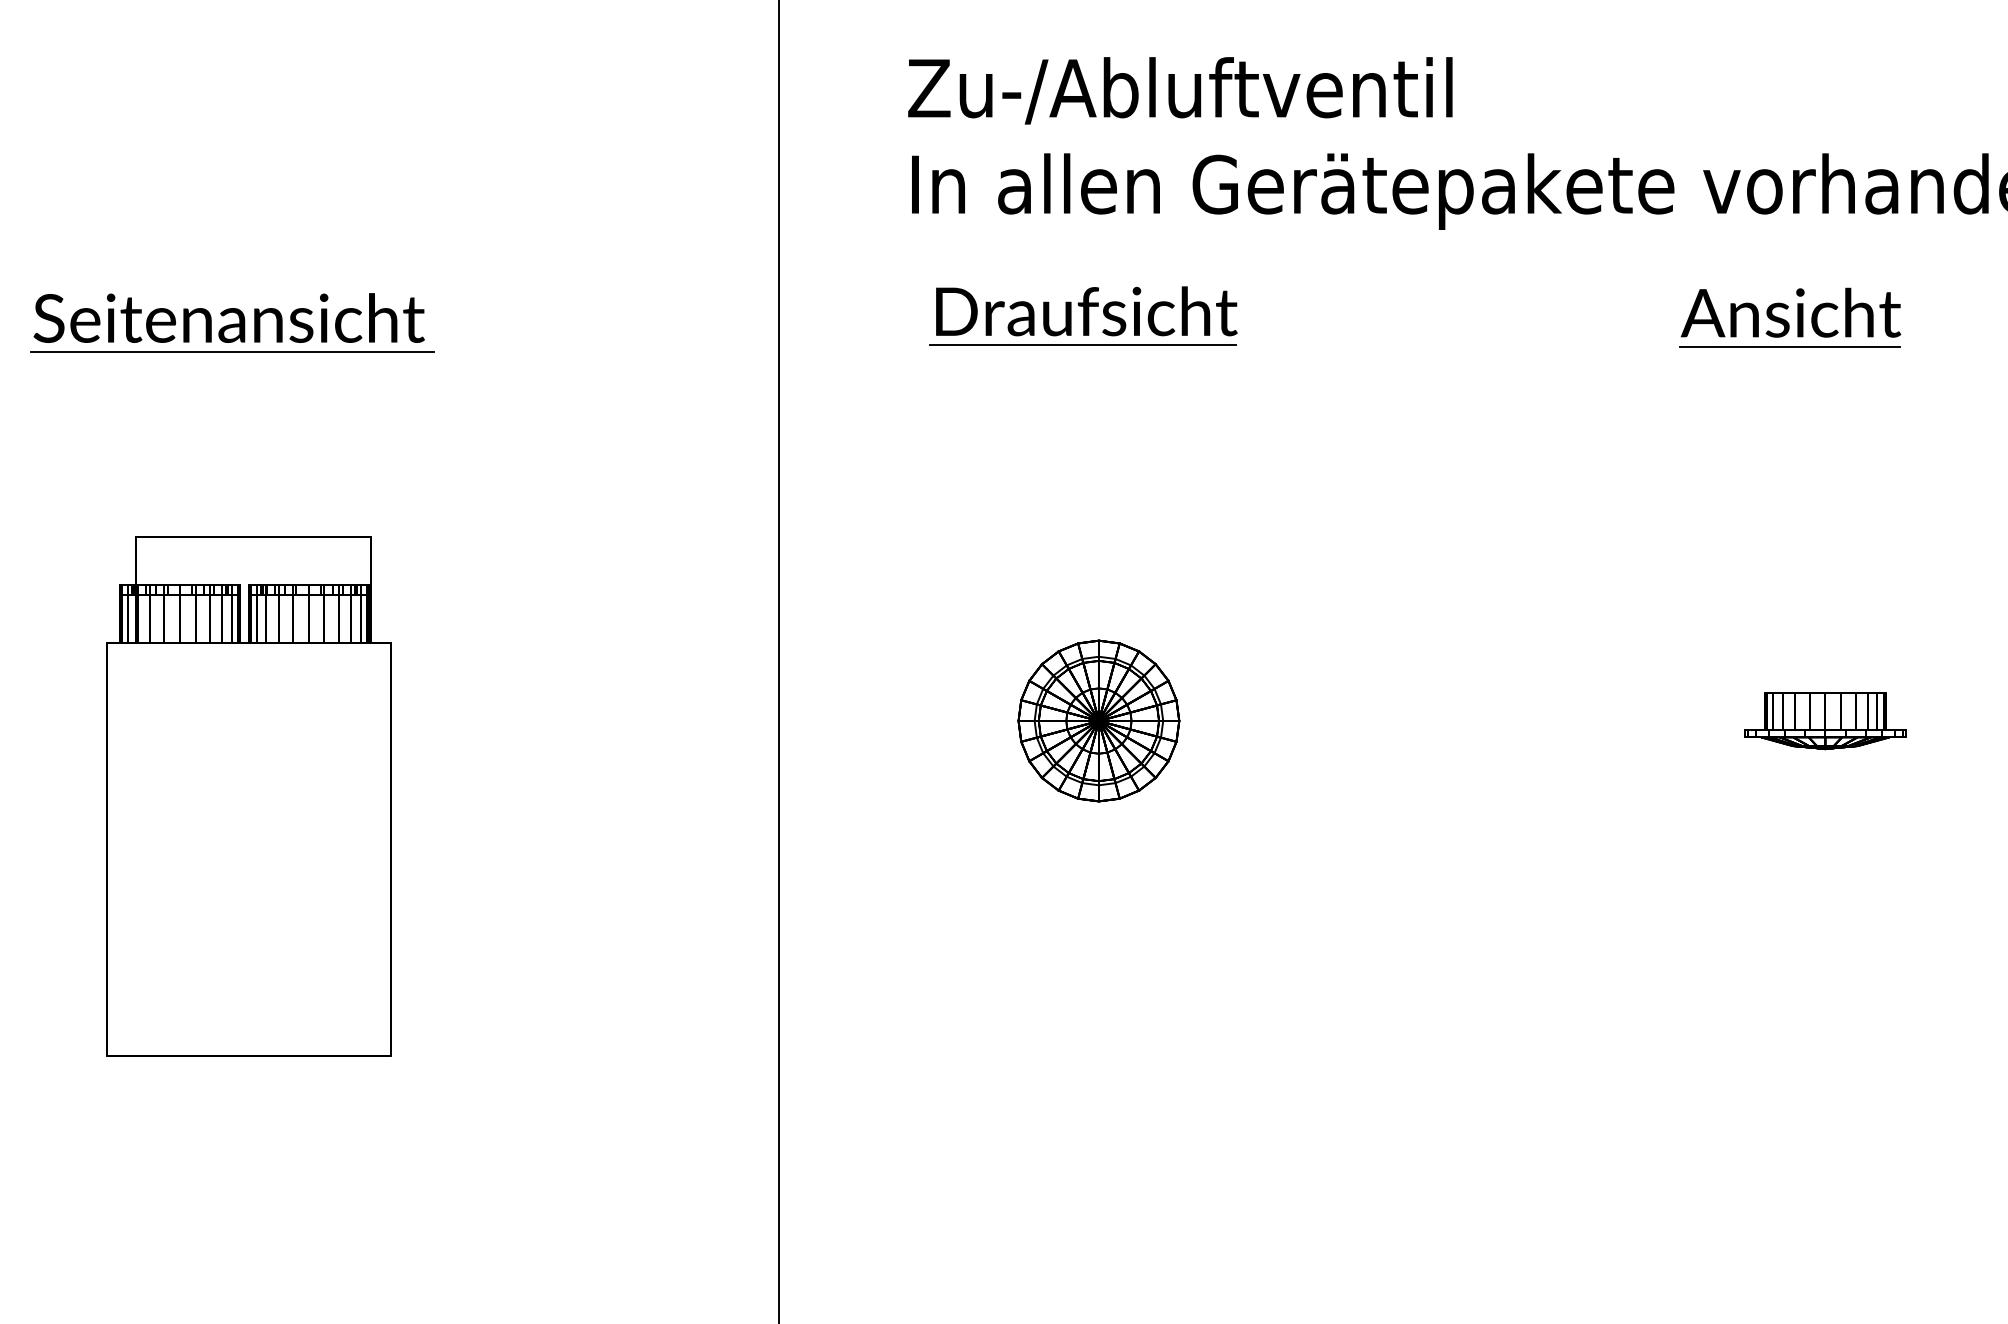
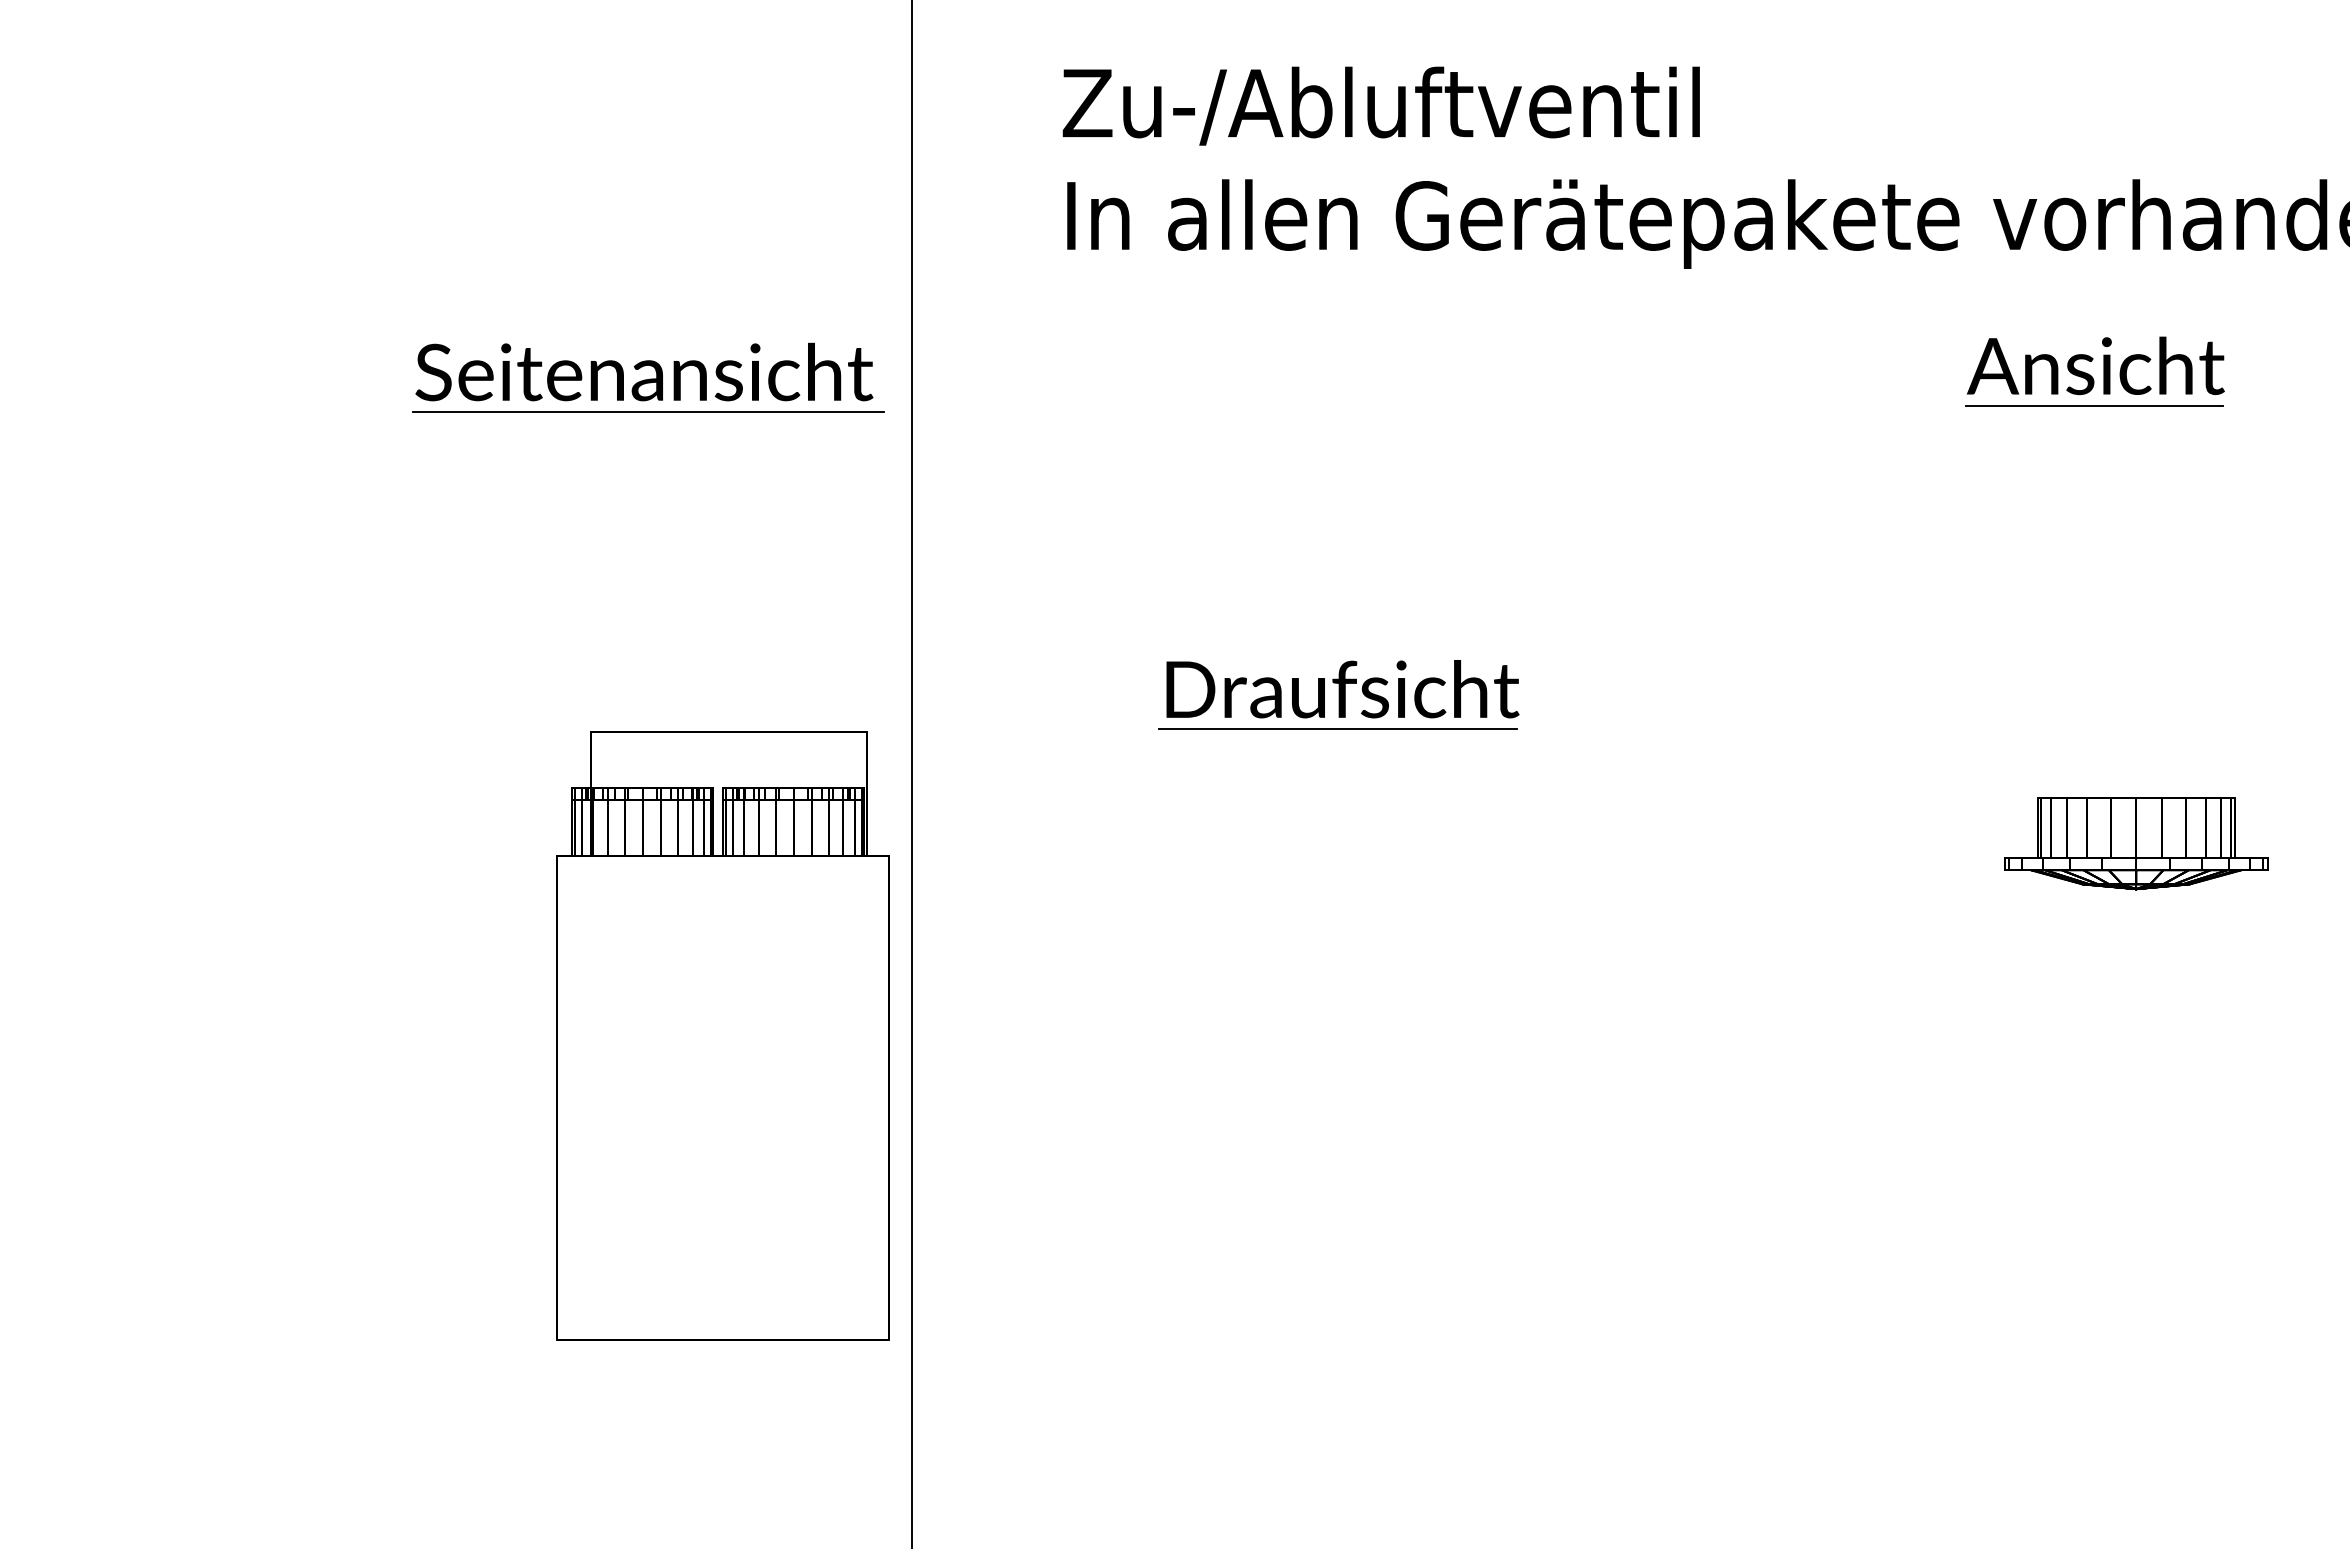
part: (1083, 315) -> (1338, 694), moved
part: (232, 322) -> (648, 377), moved
part: (1099, 720) -> (1286, 843), removed
part: (1824, 720) -> (2135, 843), size x1.4
part: (248, 796) -> (722, 1035), moved

